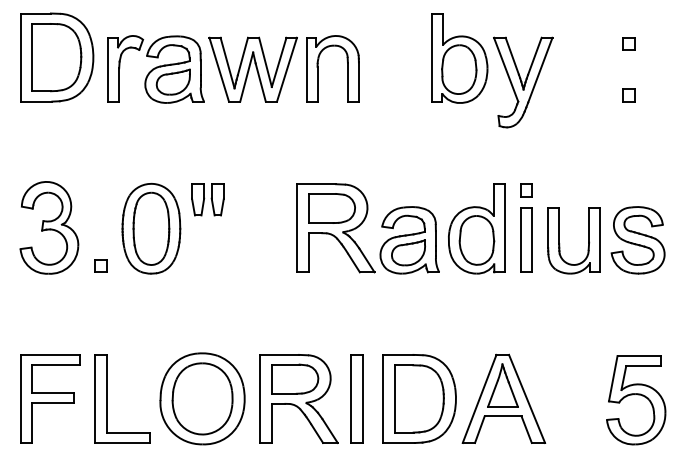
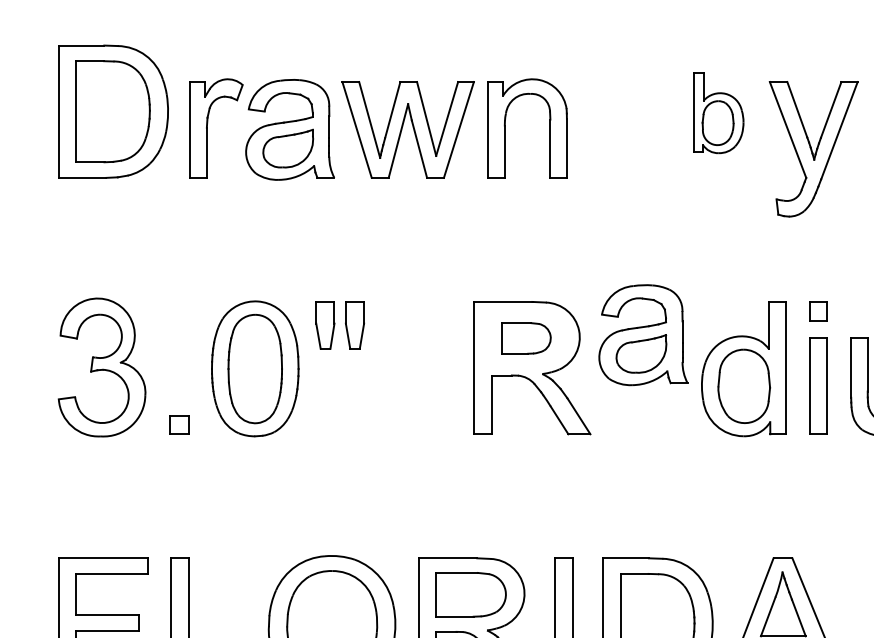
part: (459, 58) -> (718, 113), size x0.6
part: (331, 208) -> (525, 338), size x0.7
part: (409, 240) -> (642, 335), moved

